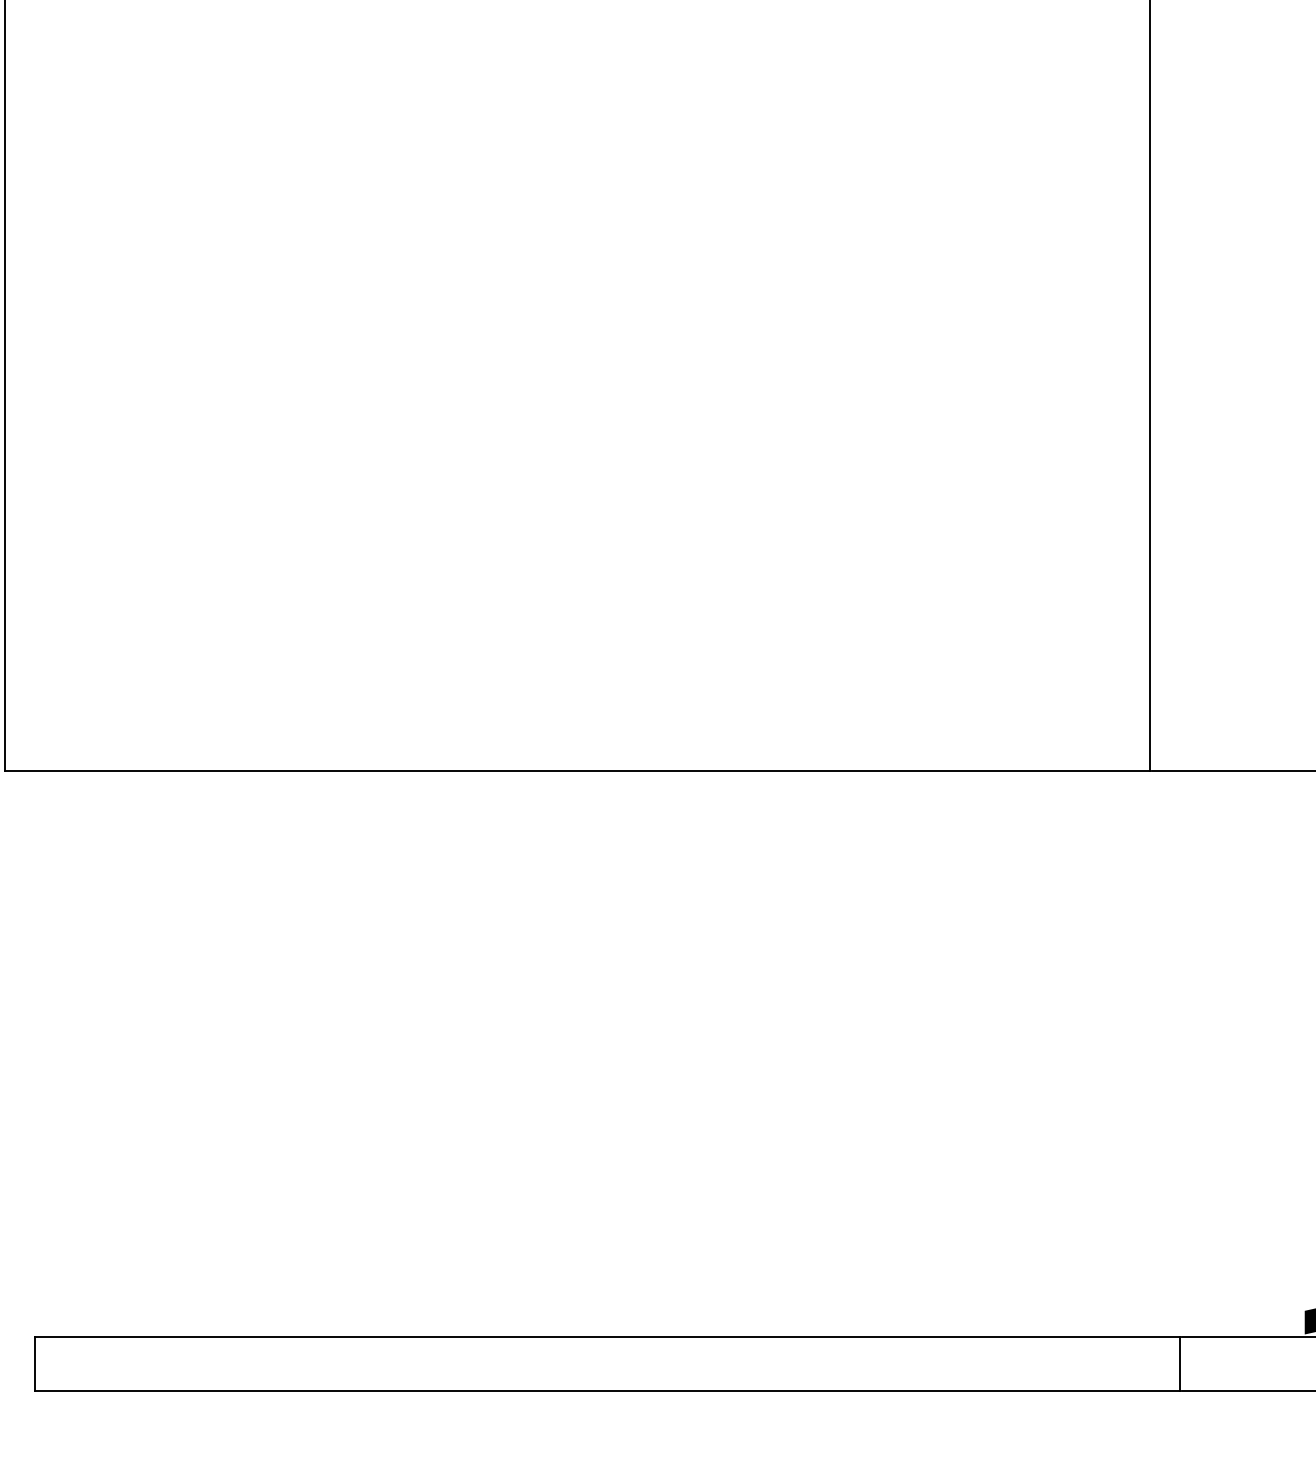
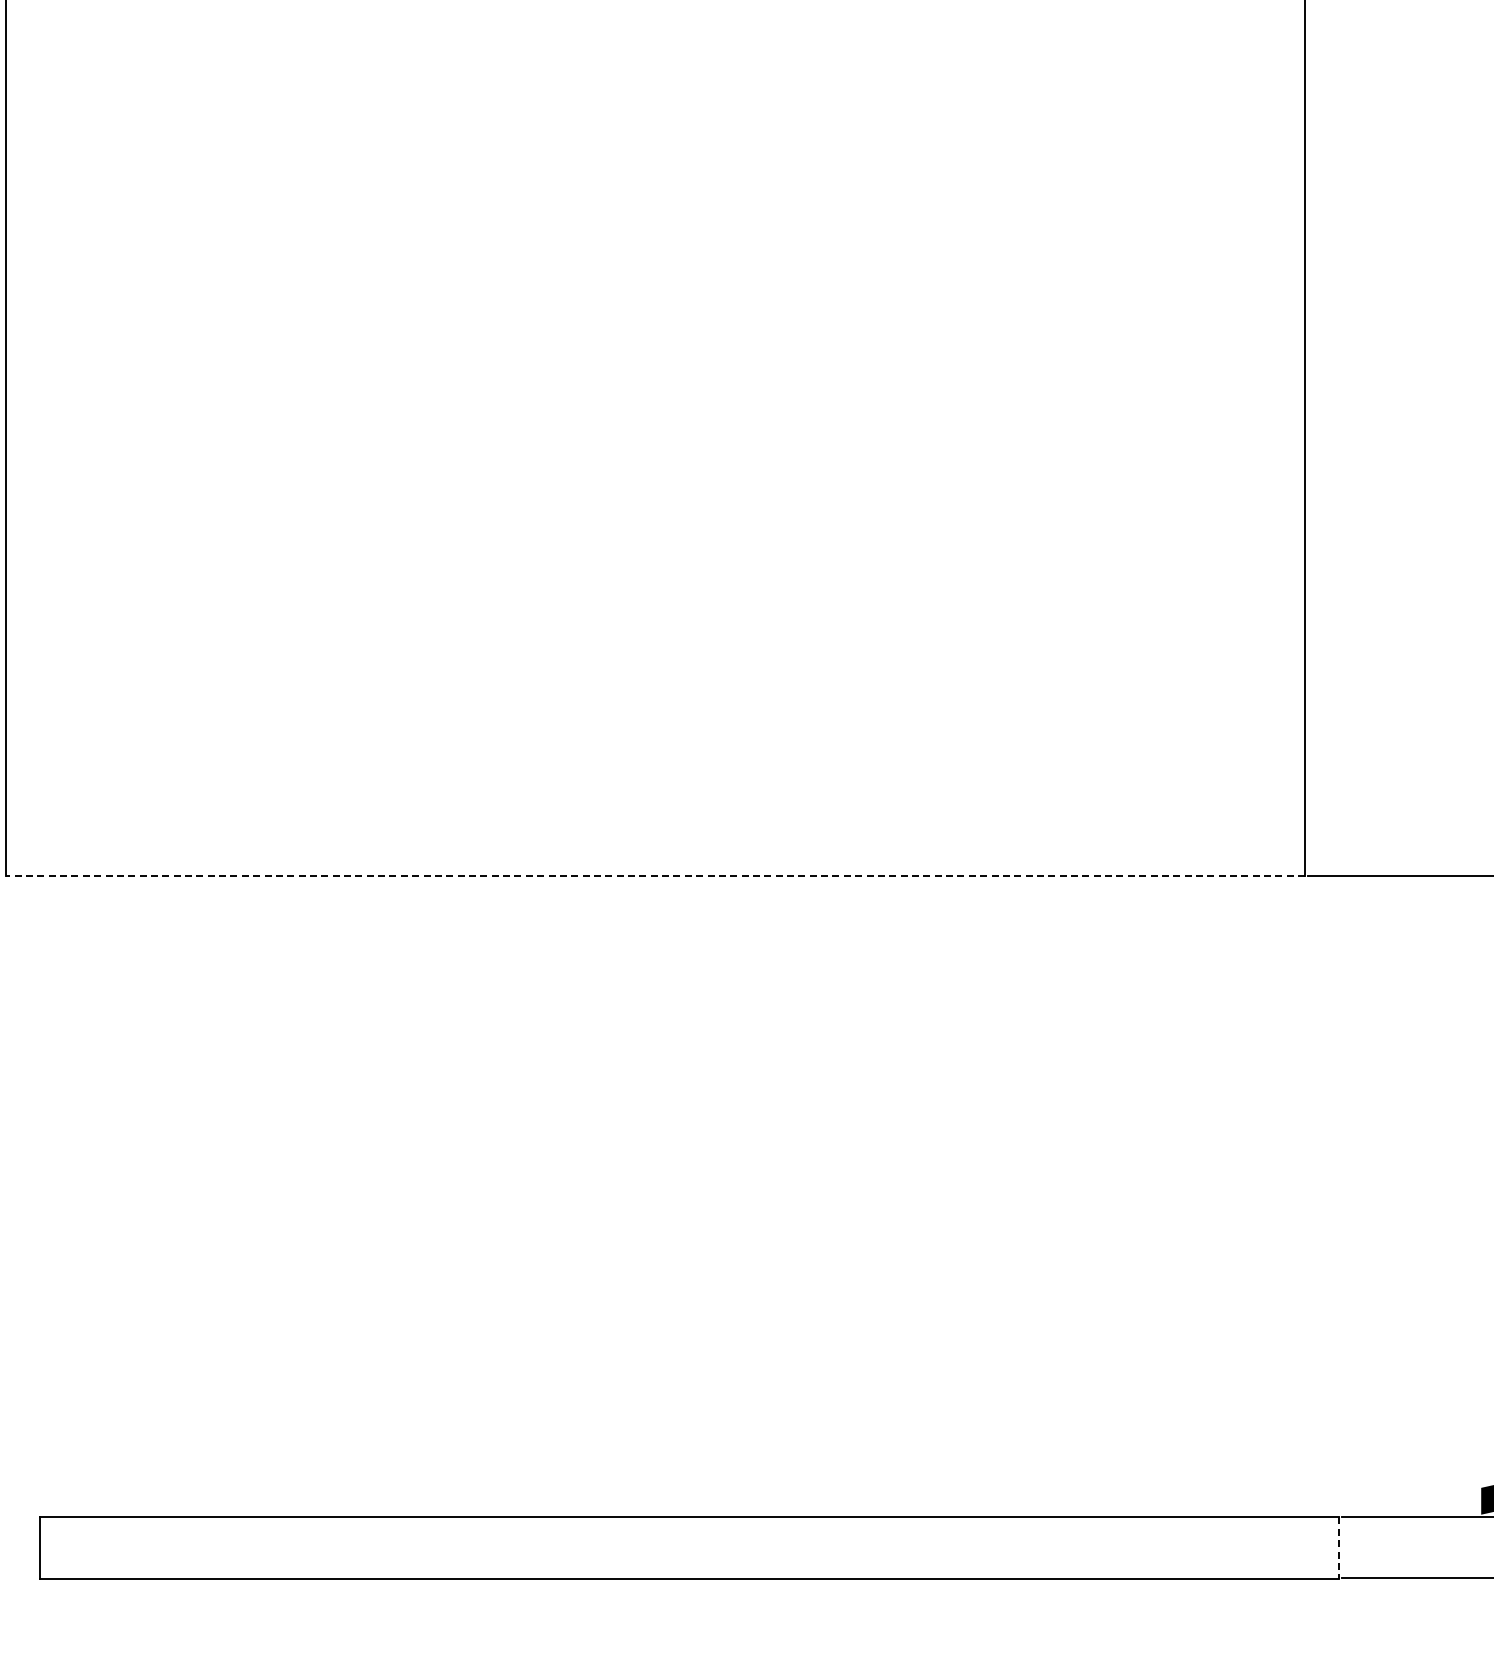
line: (577, 771) -> (655, 875), solid -> dashed
line: (1179, 1363) -> (1339, 1547), solid -> dashed

